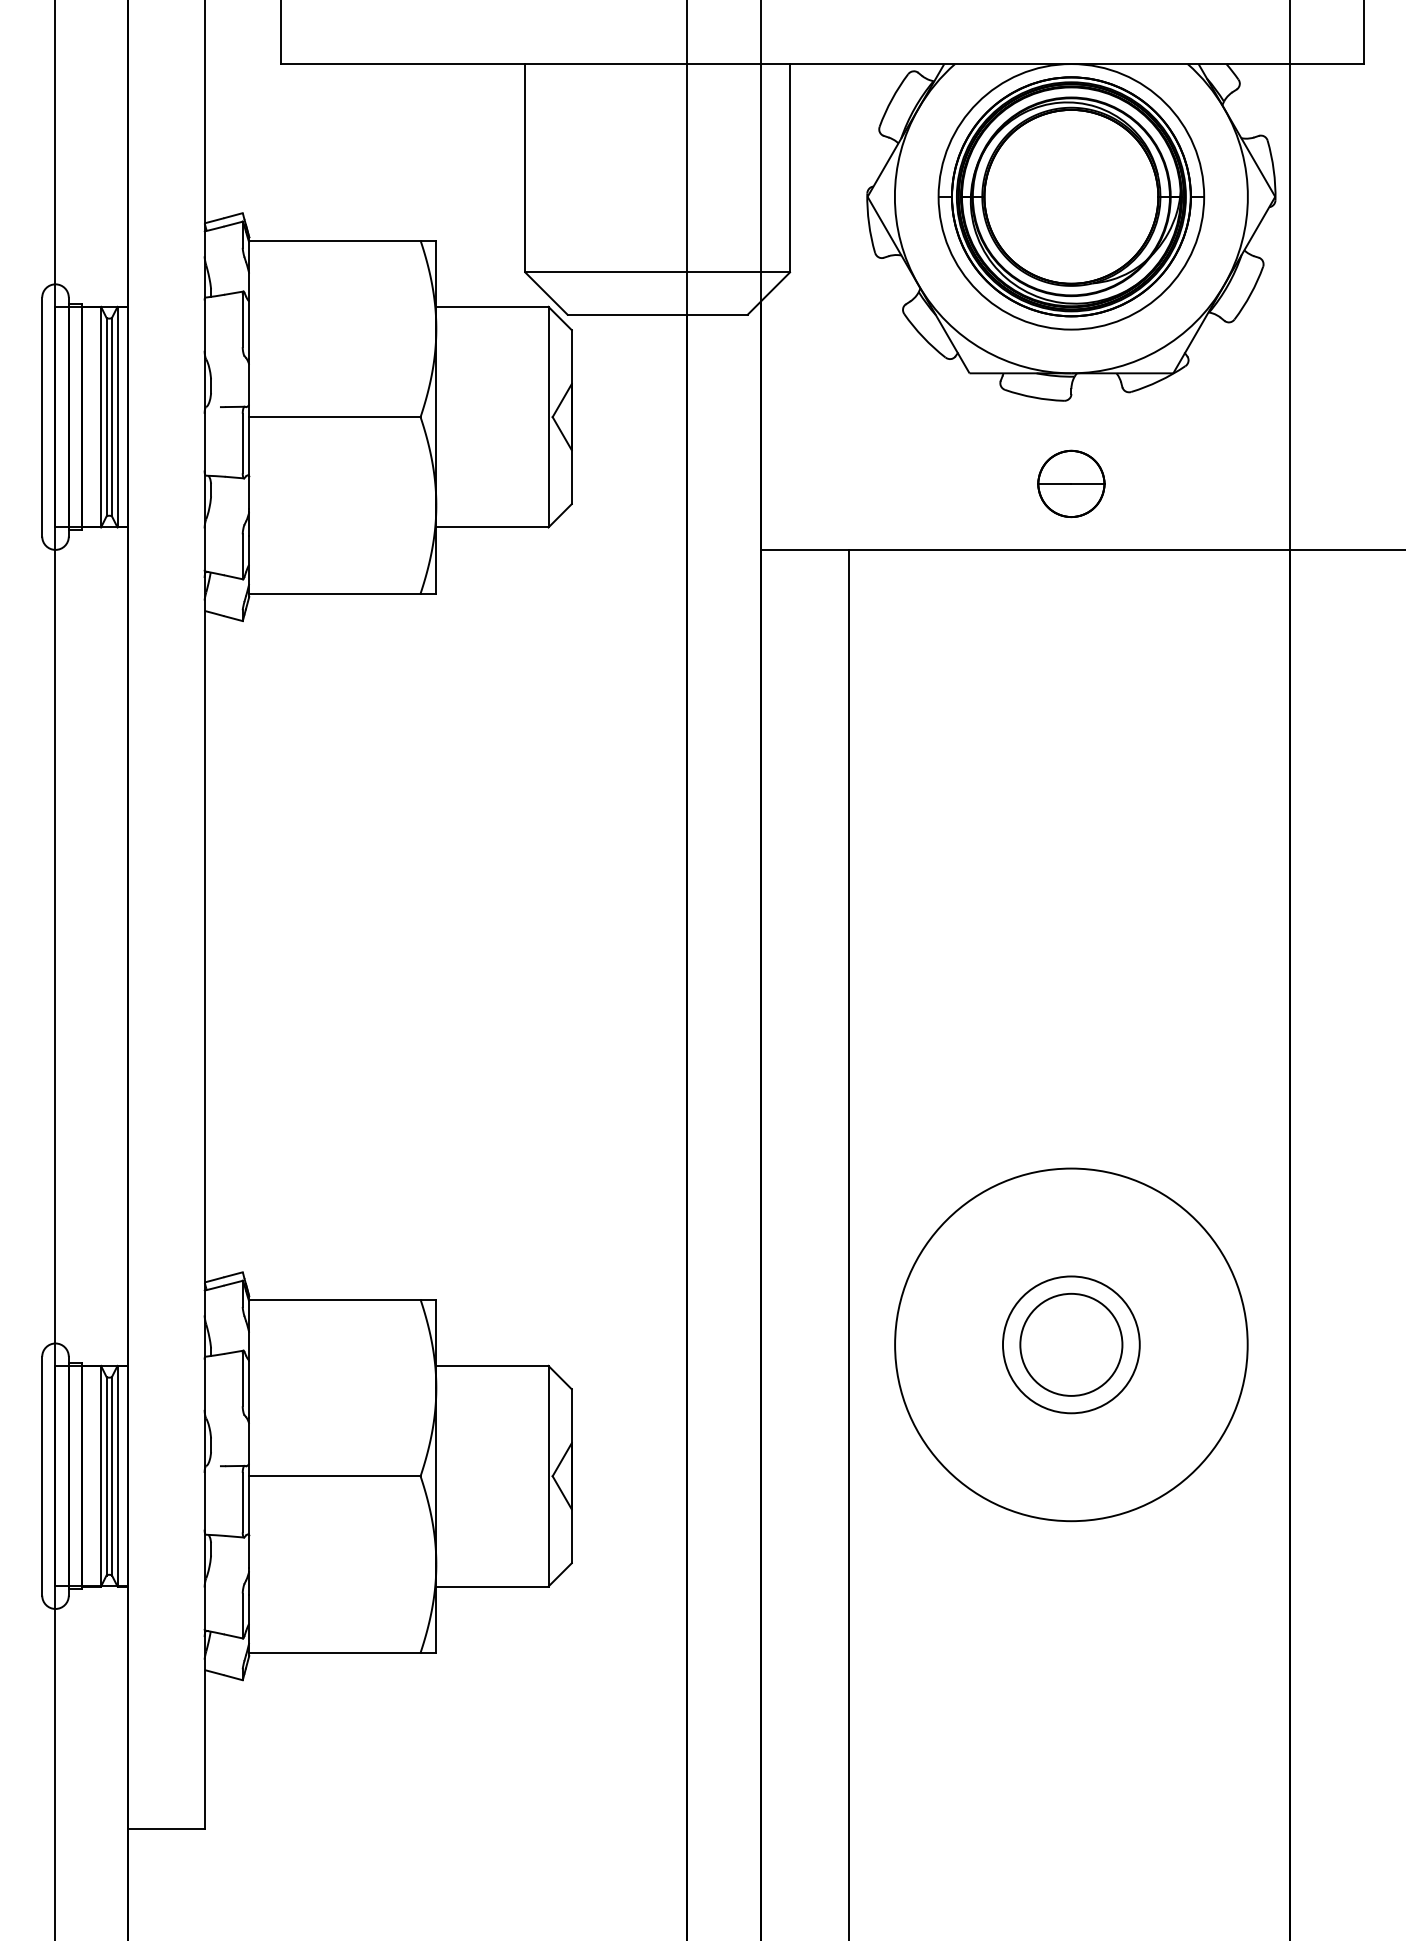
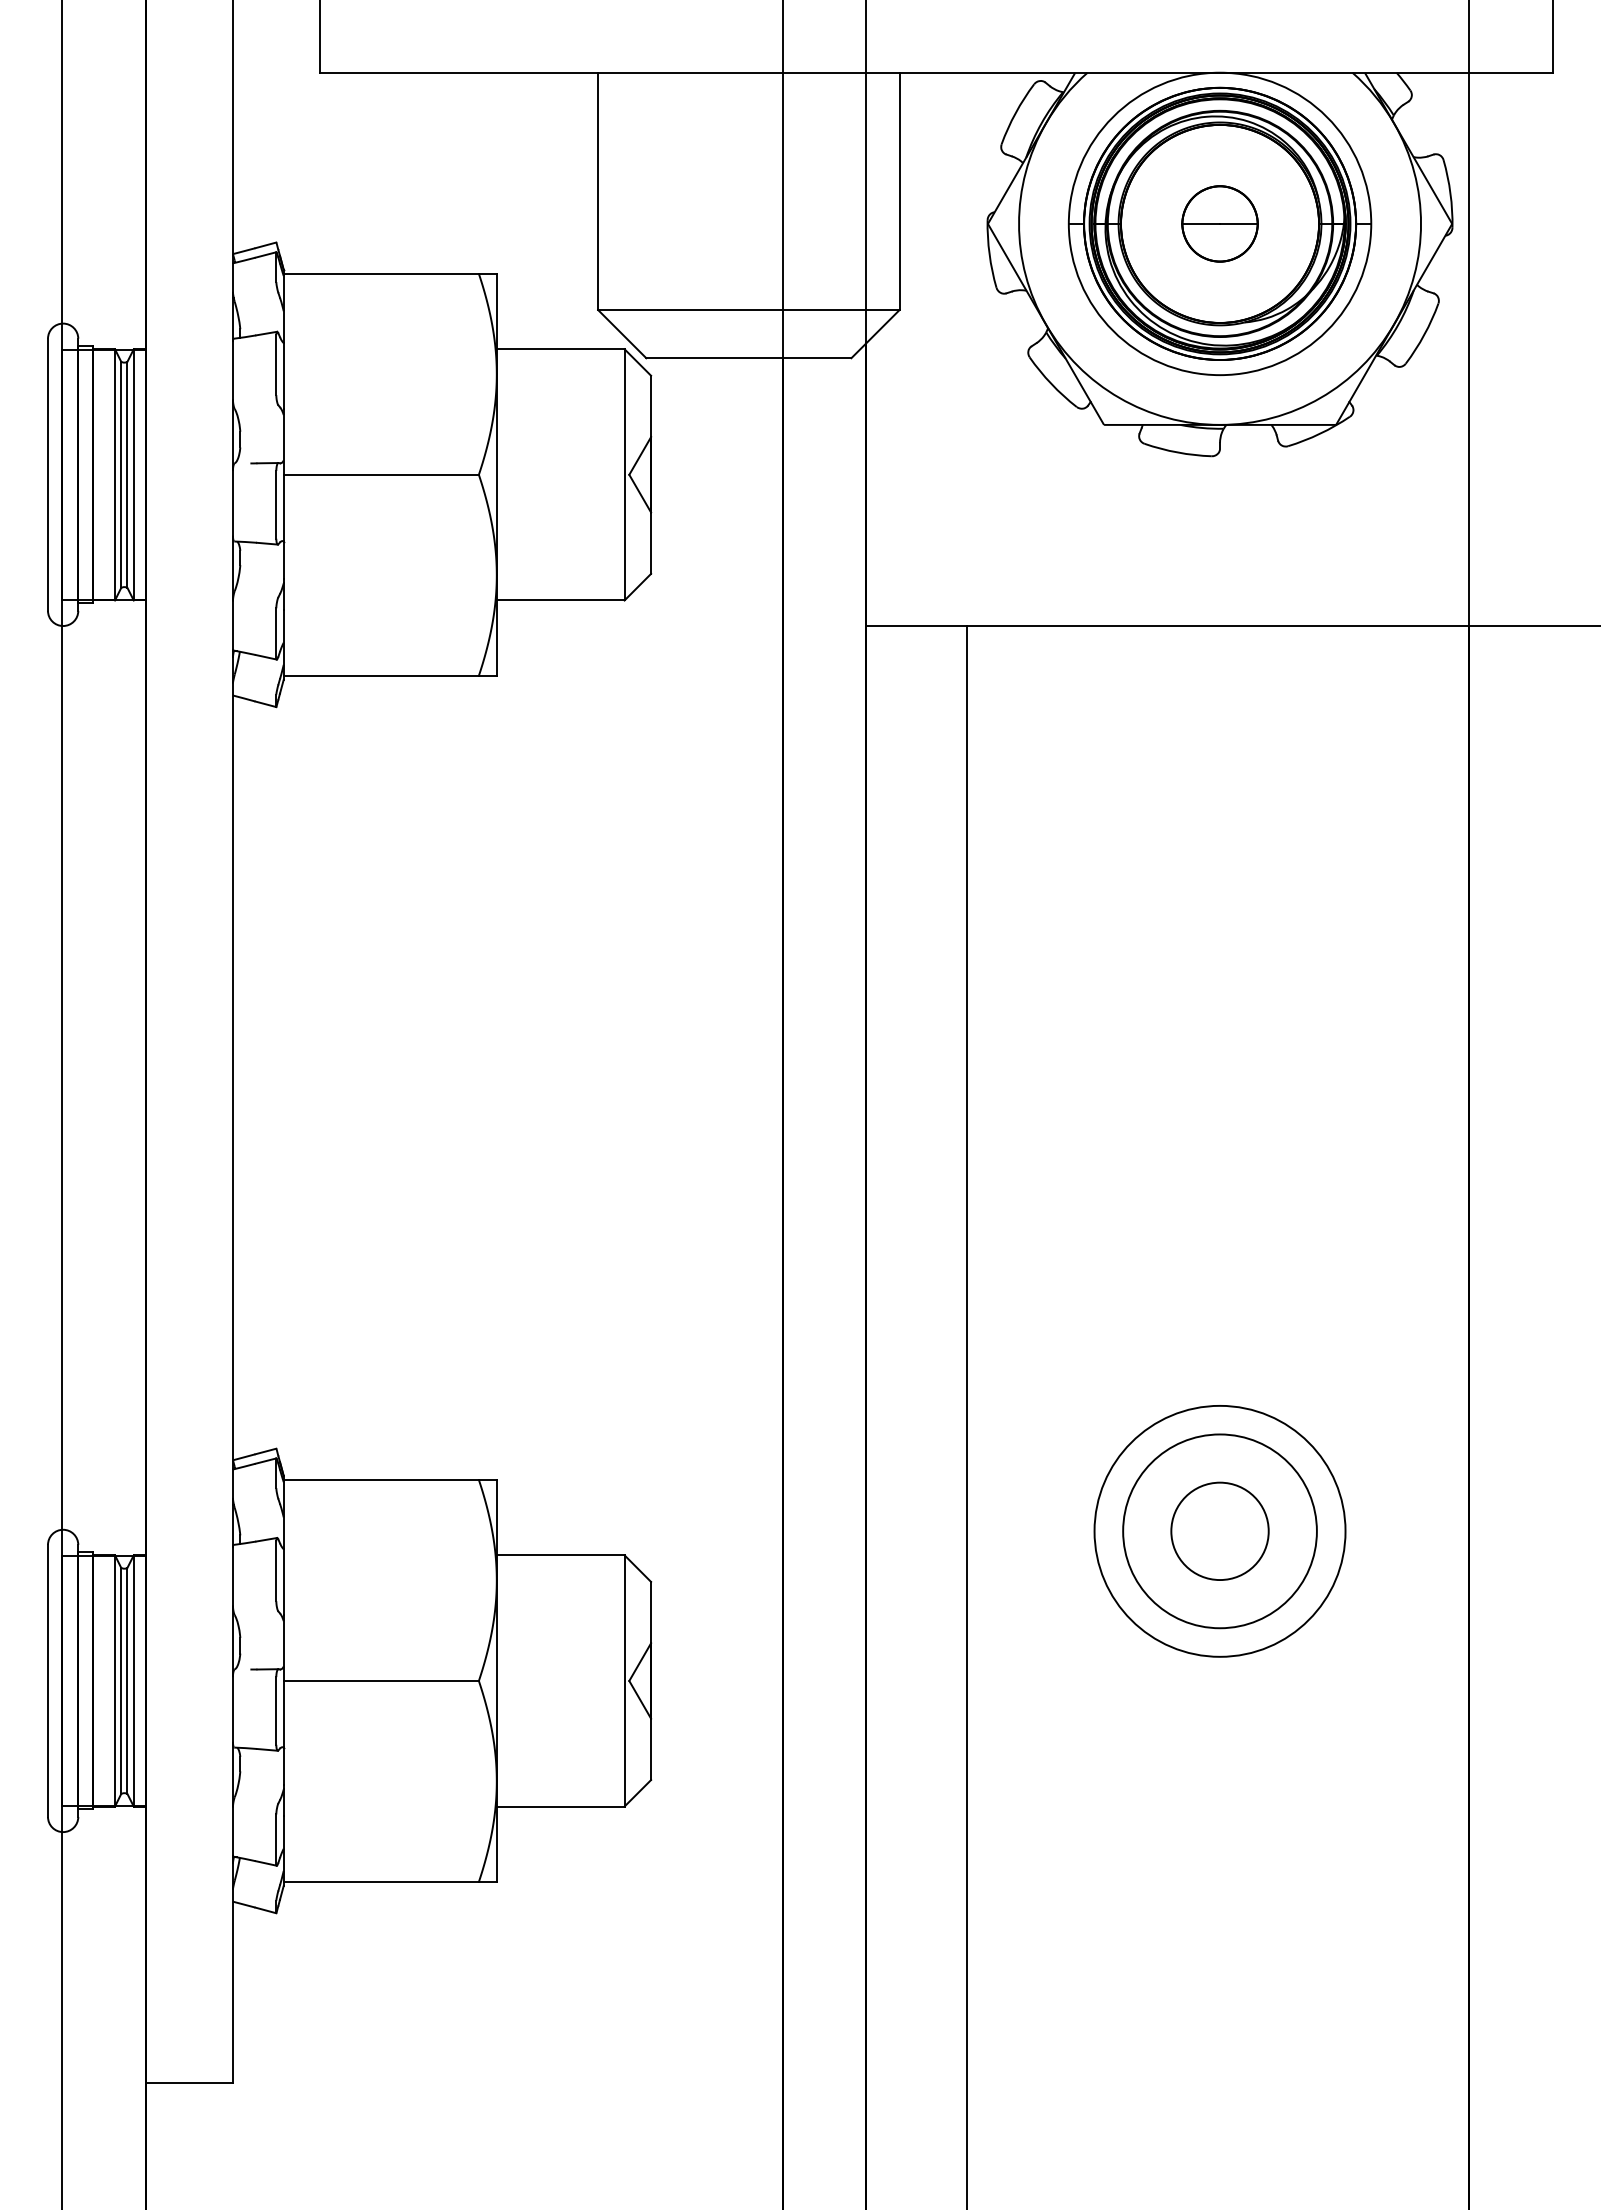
part: (1070, 483) -> (1219, 223), moved
circle: (1070, 1344) -> (1219, 1530), size x0.62
circle: (1070, 1345) -> (1219, 1531), size x0.62
circle: (1070, 1345) -> (1219, 1531), size x1.67

